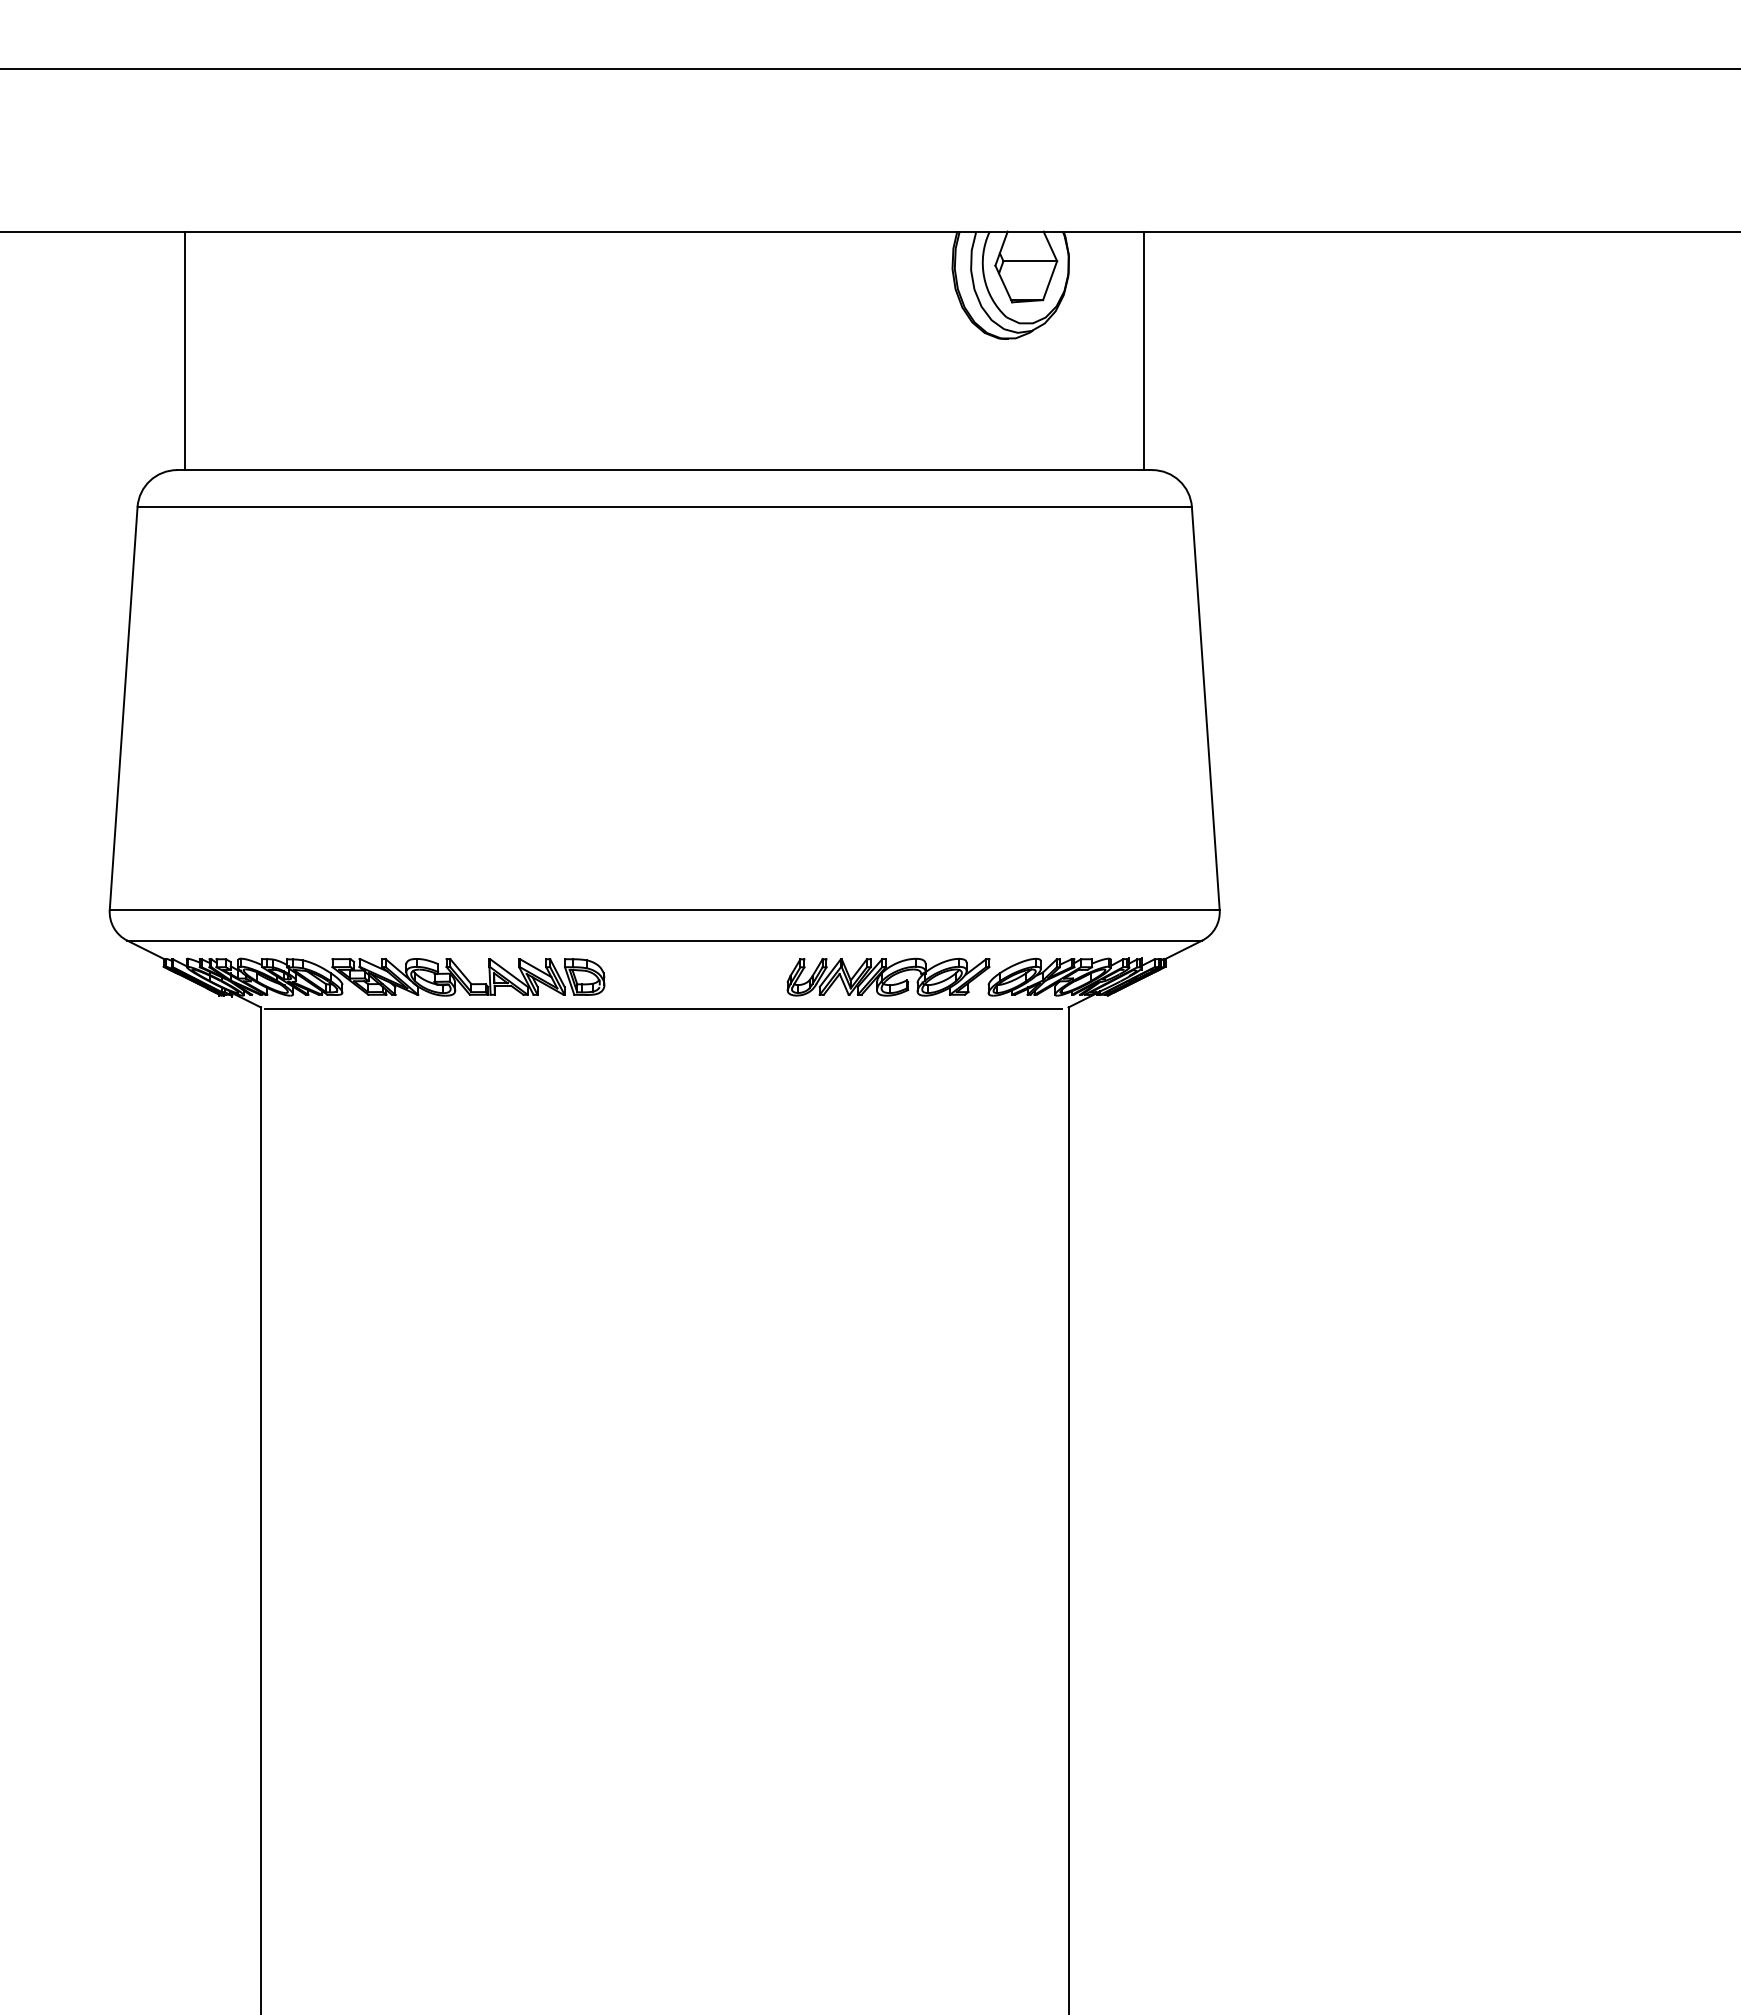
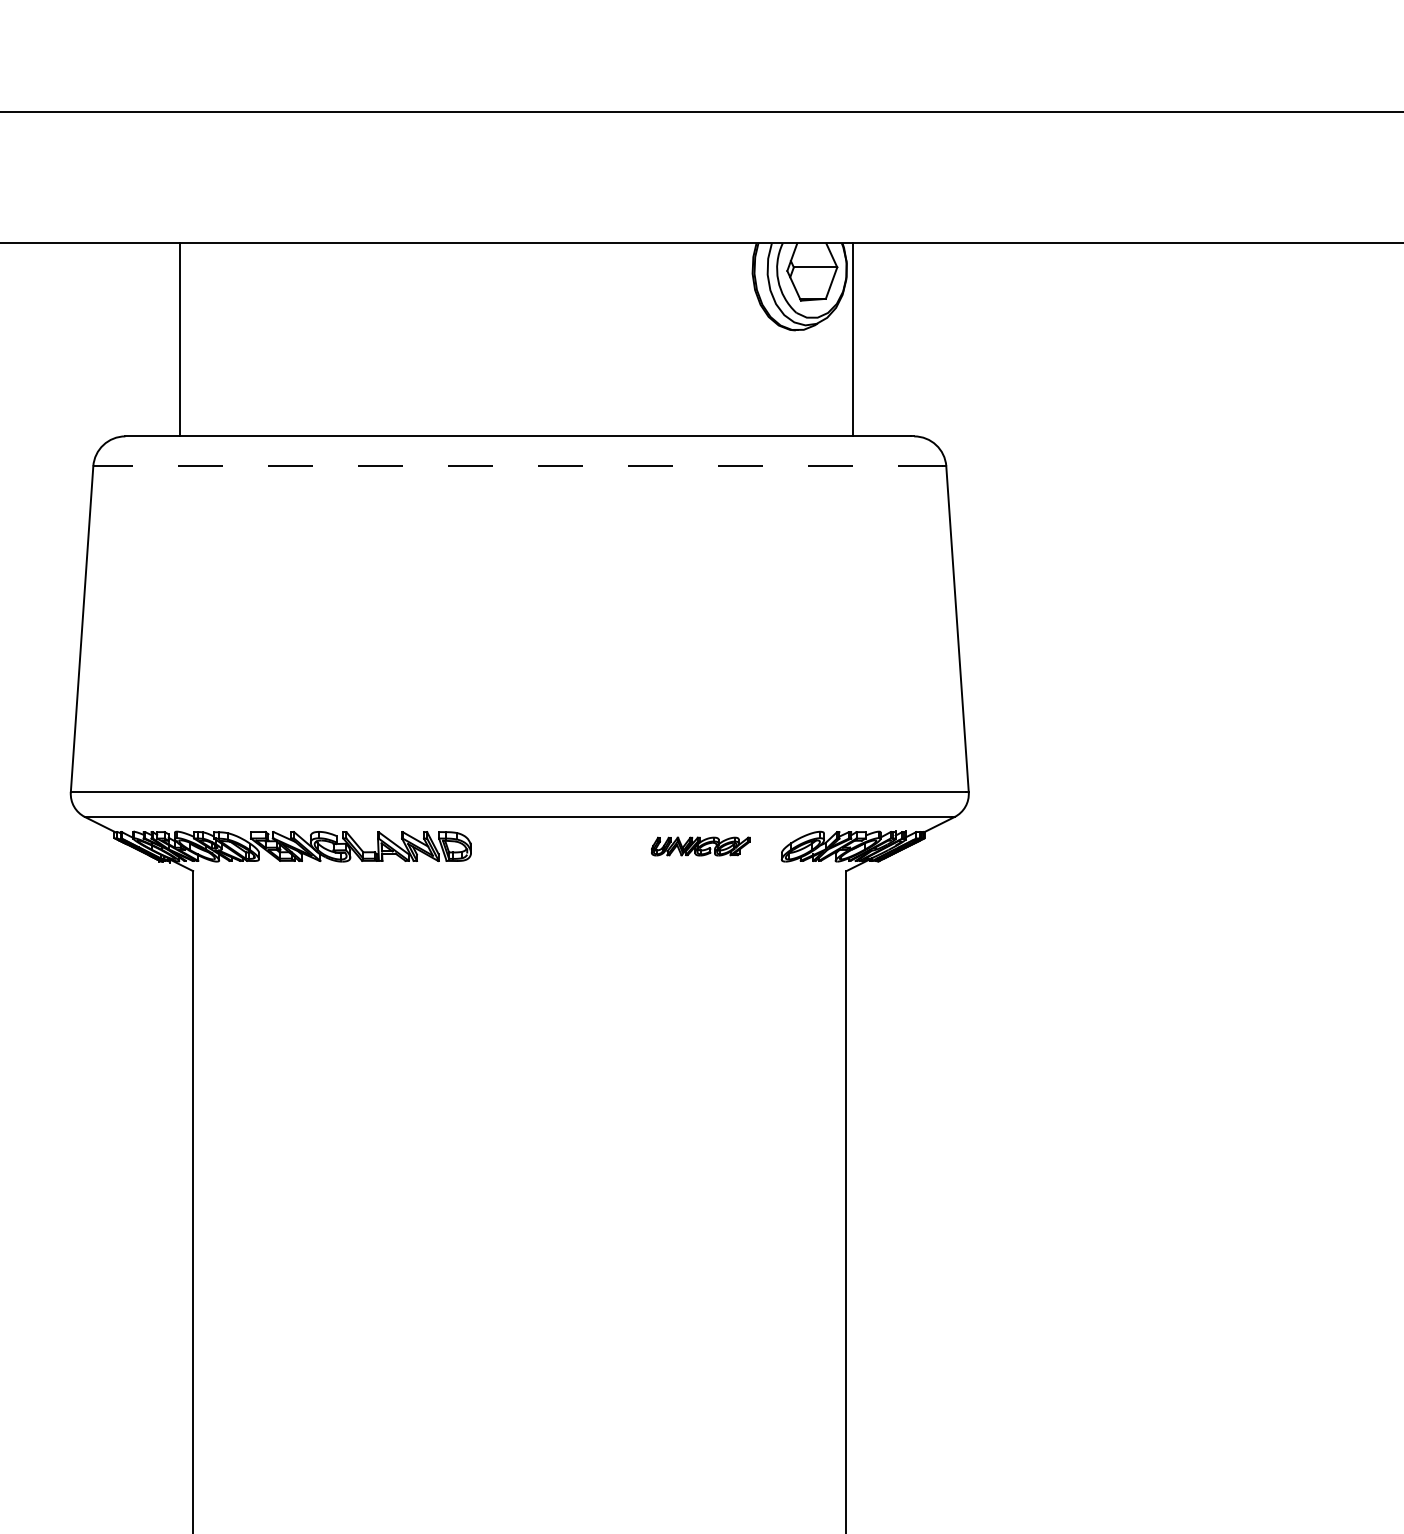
line: (185, 350) -> (179, 339), moved
line: (1144, 350) -> (852, 339), moved
line: (662, 507) -> (518, 466), solid -> dashed
part: (888, 976) -> (700, 846), size x0.6
line: (662, 1009) -> (518, 872), removed

